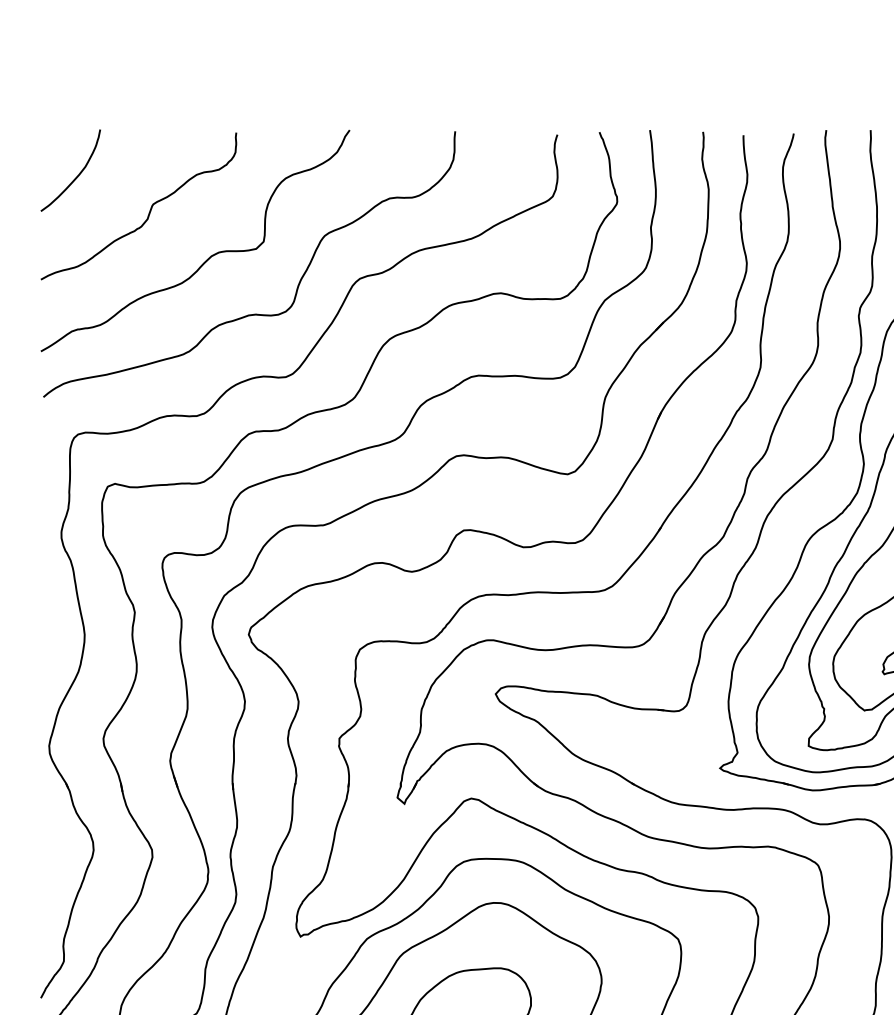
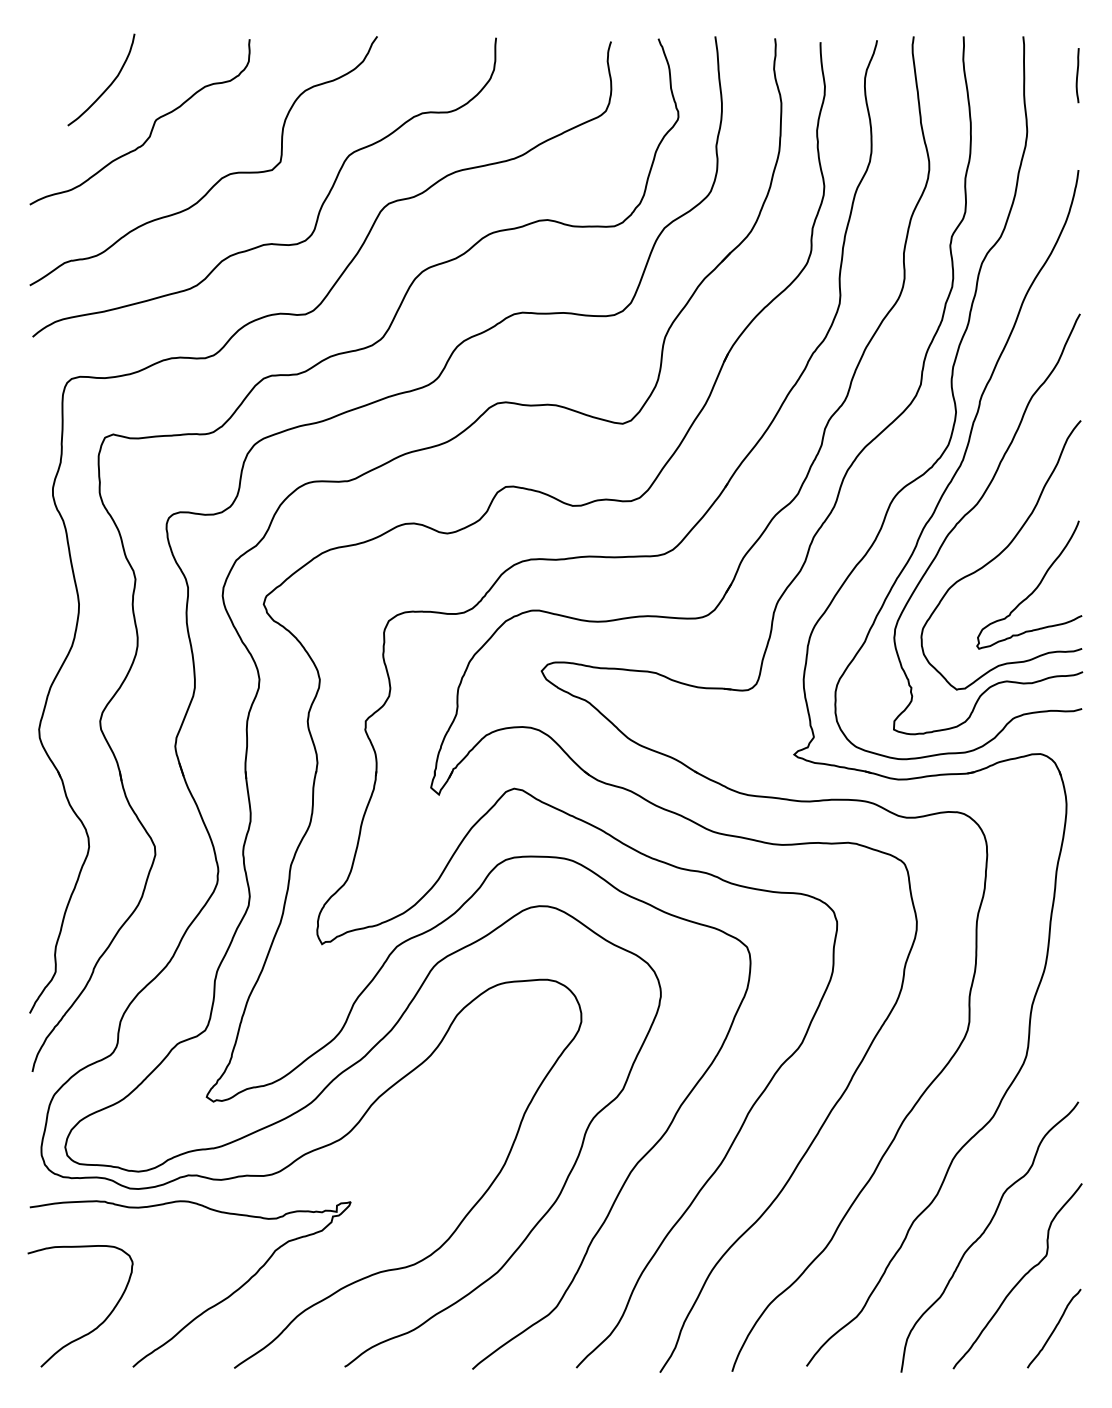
curve: (77, 175) -> (108, 85), moved

